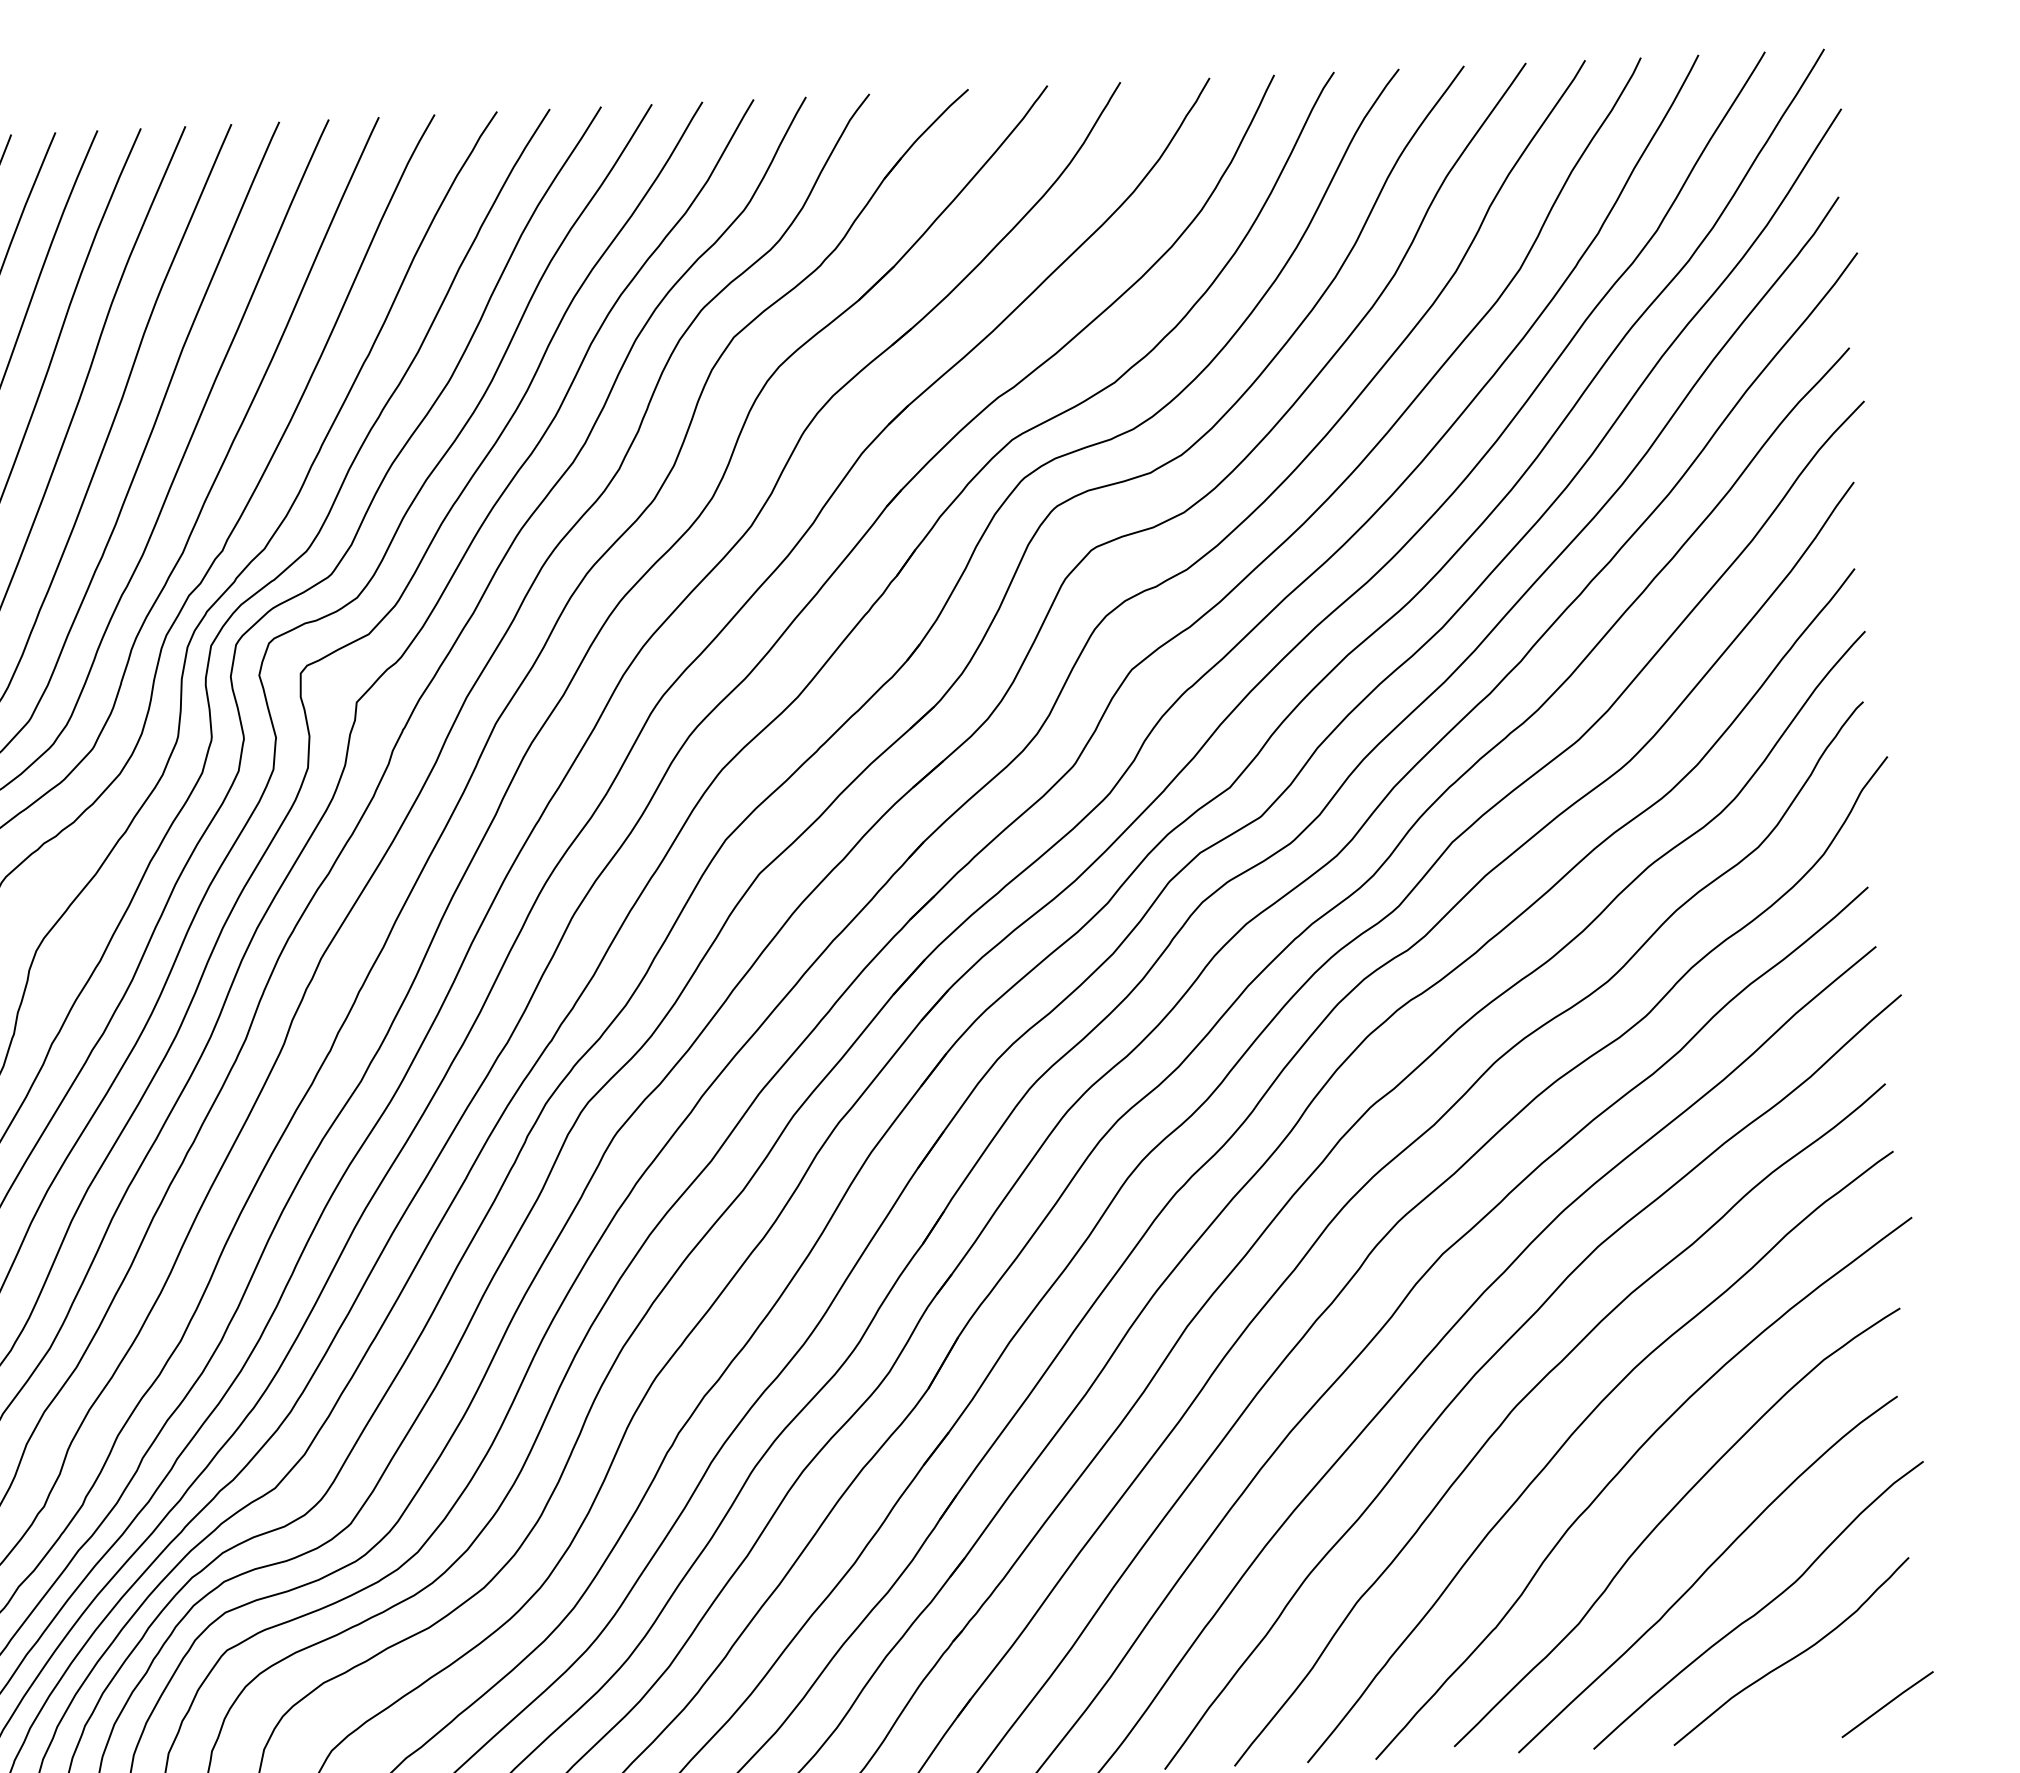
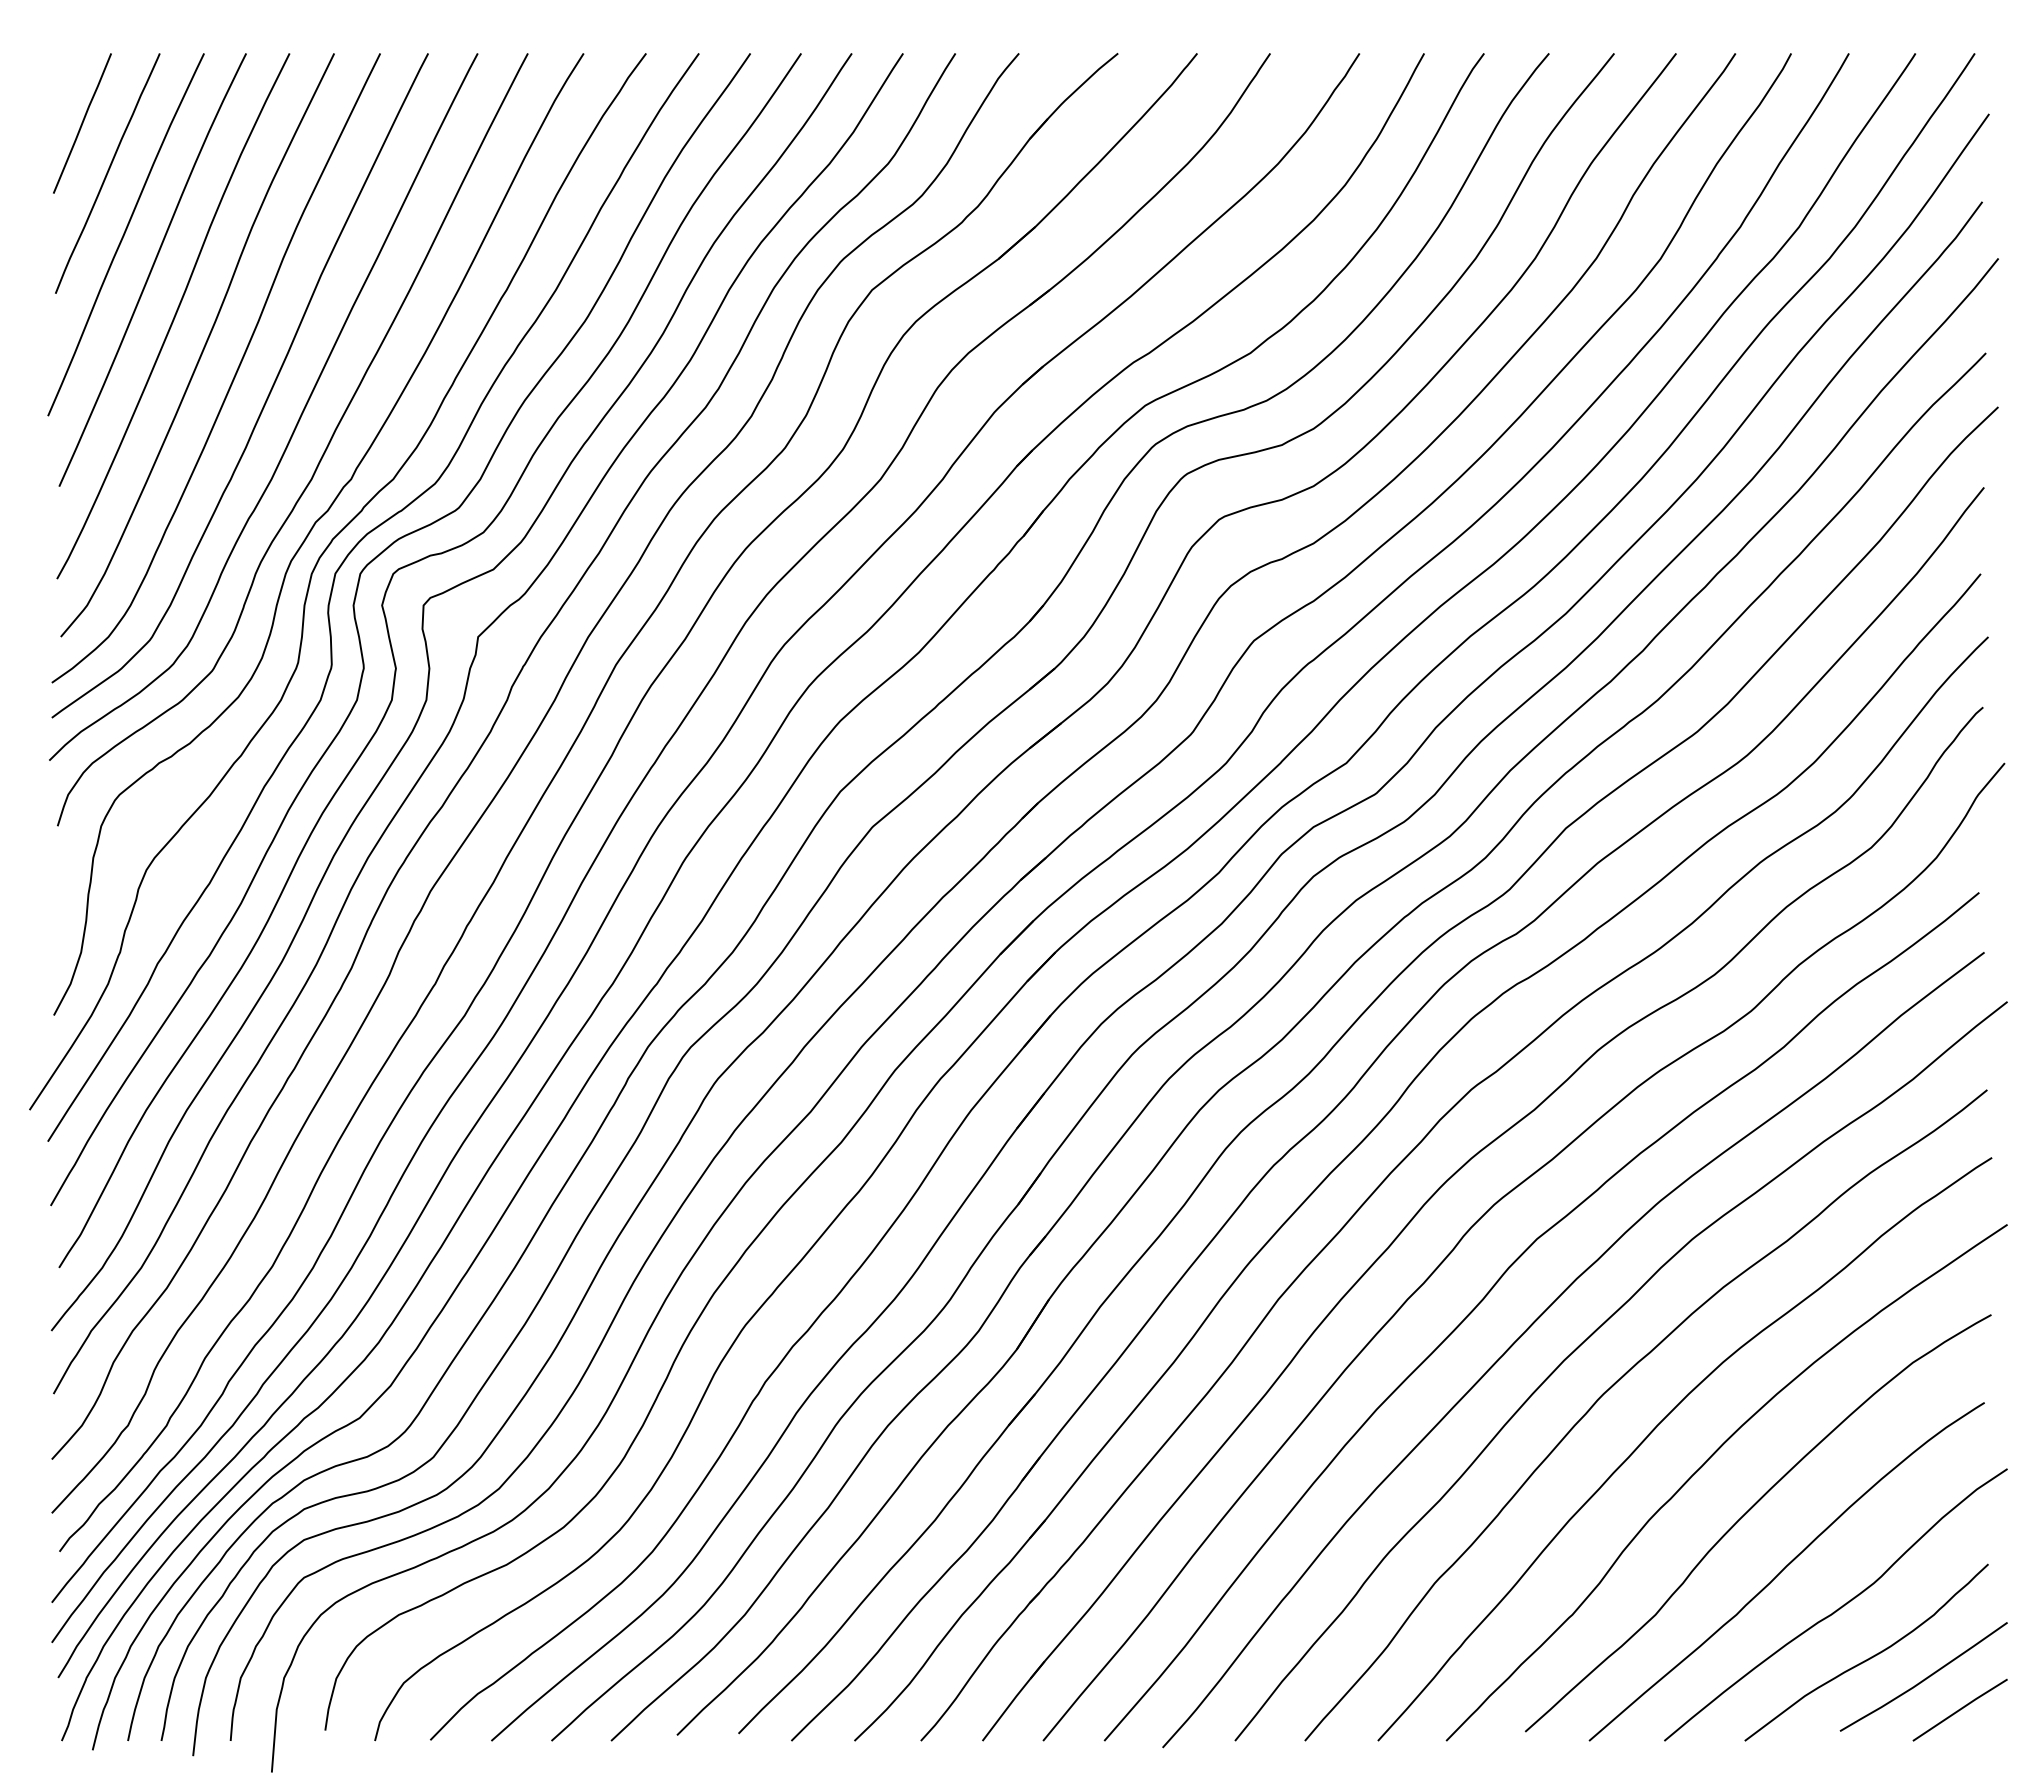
curve: (1850, 1674) -> (1924, 1678), added

